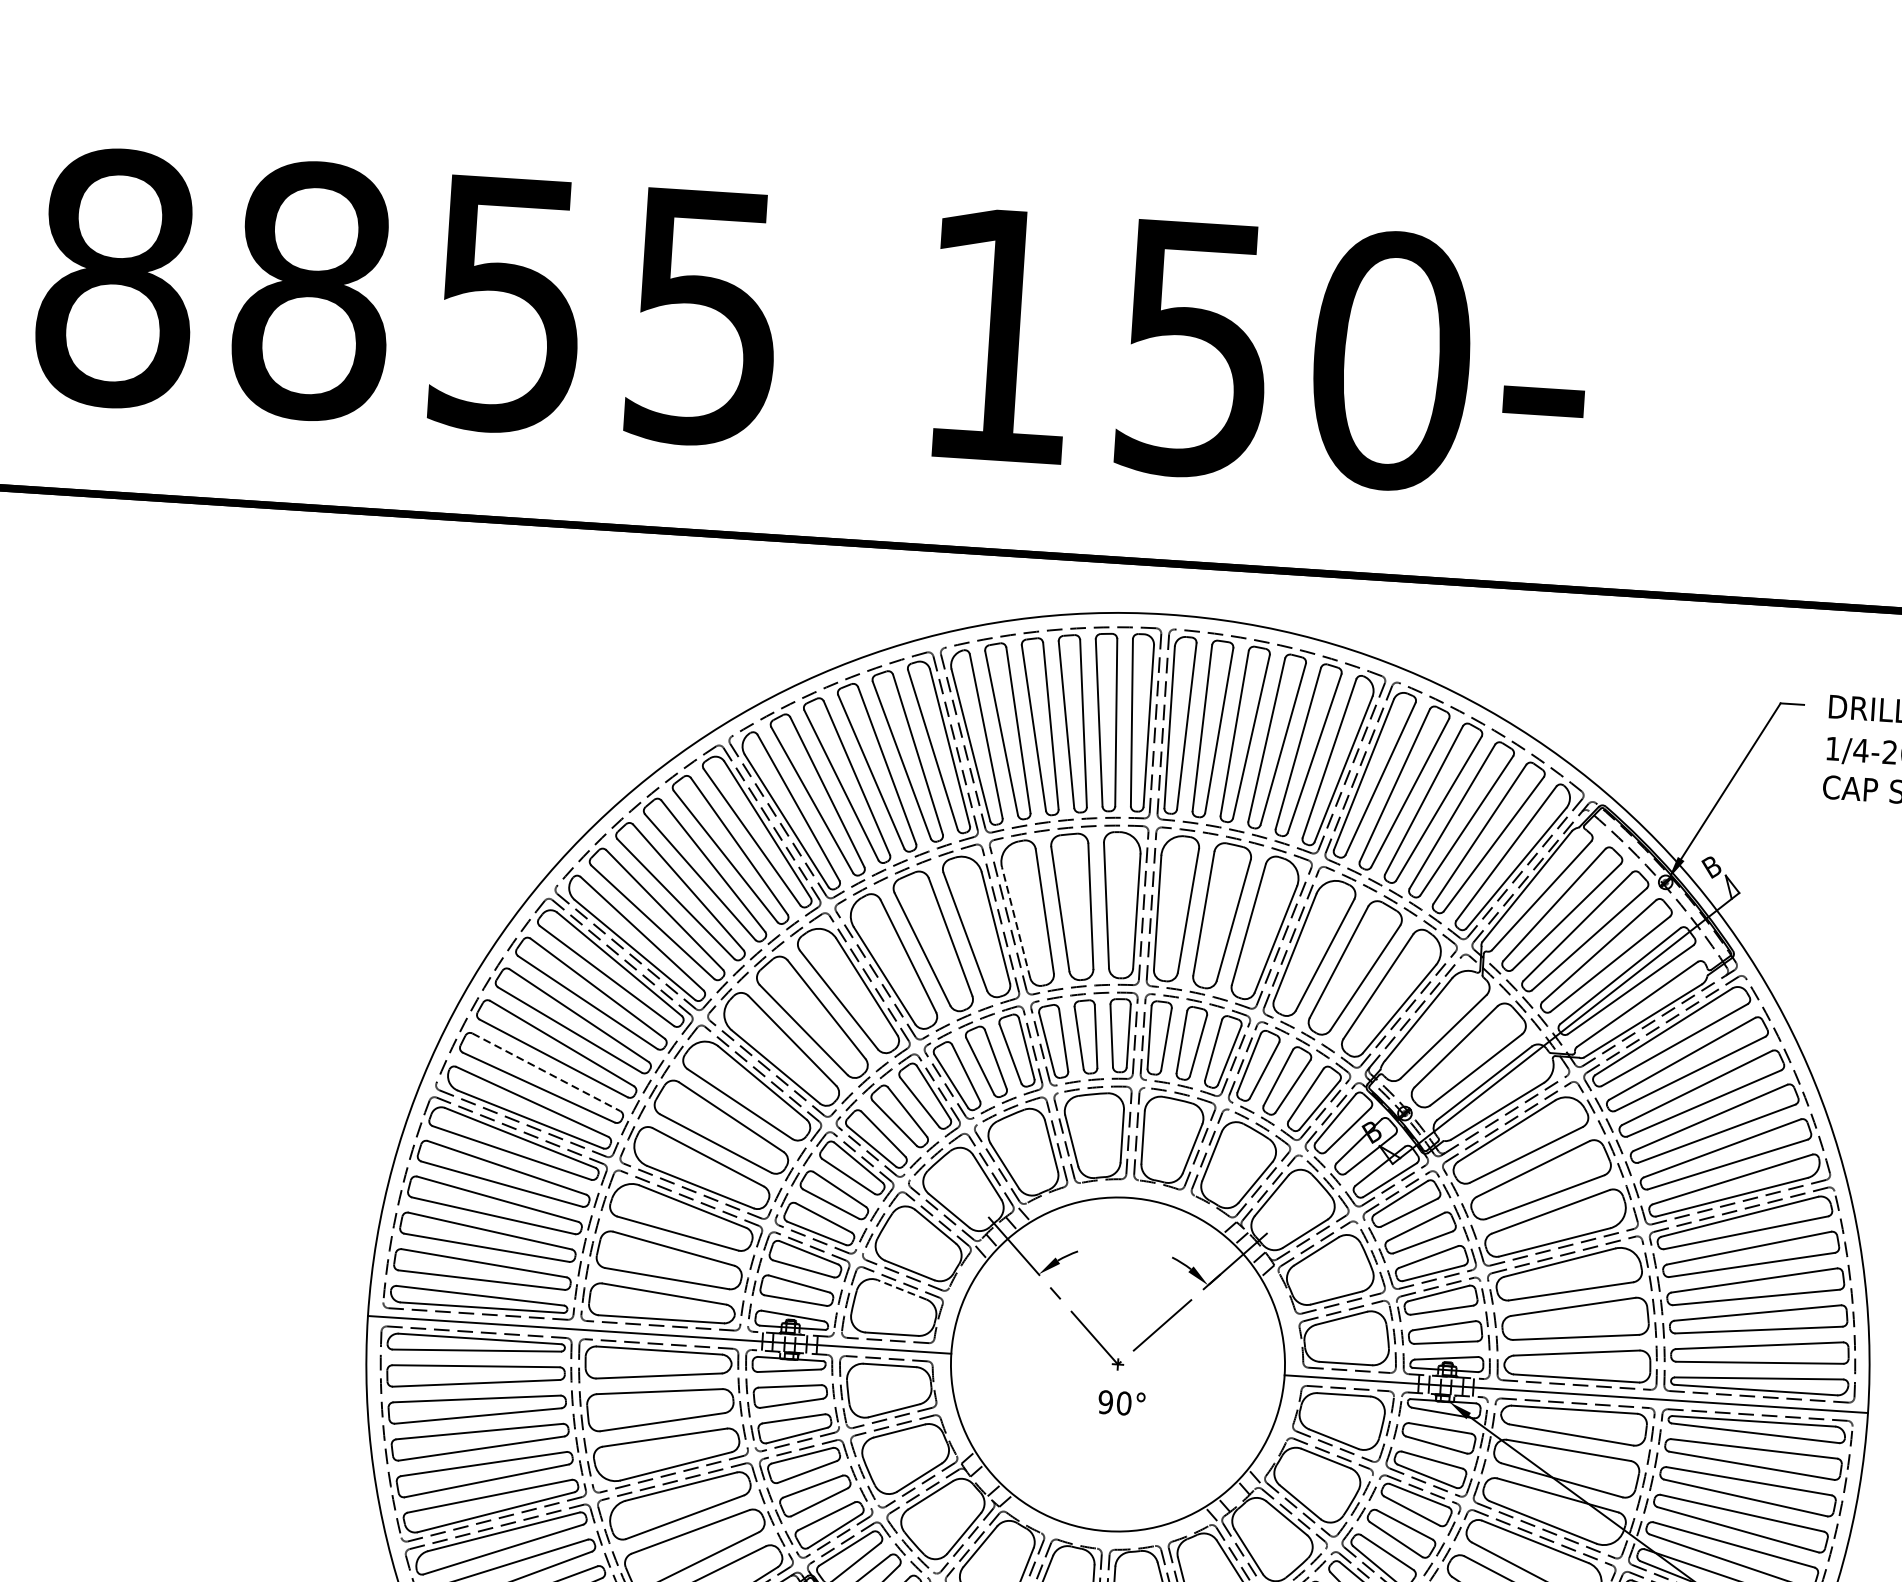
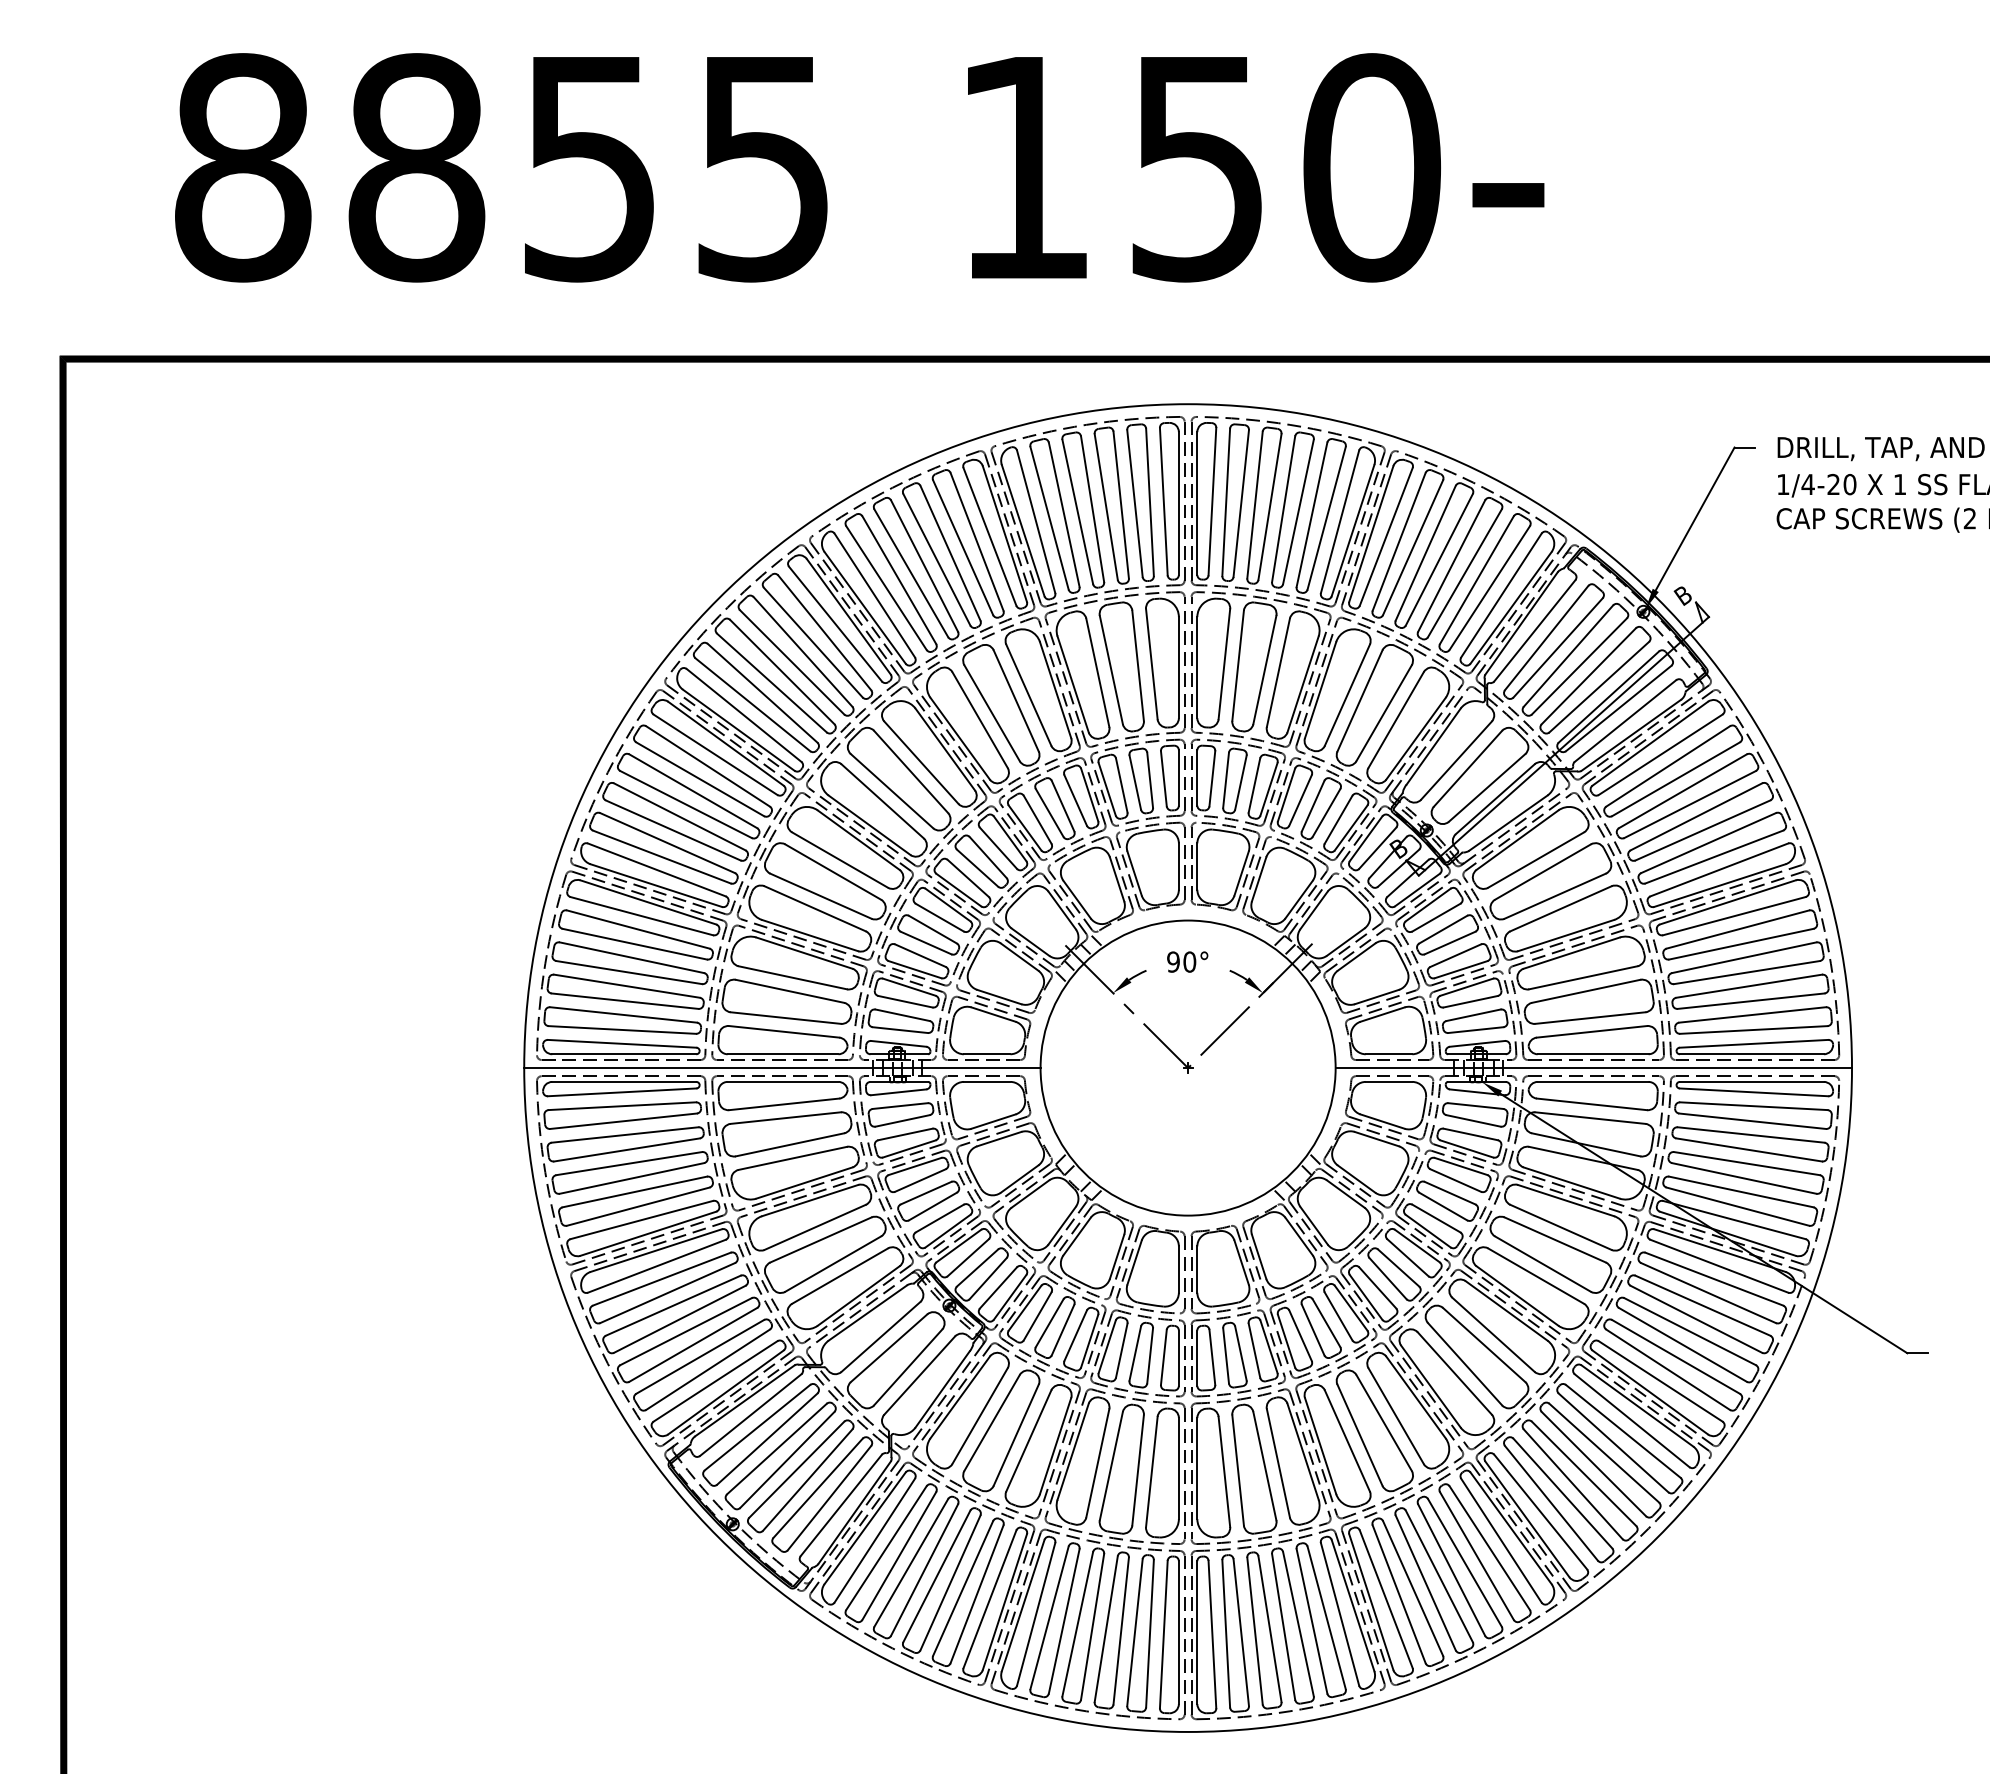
line: (1016, 922) -> (1073, 684), dashed -> solid
line: (546, 1072) -> (667, 843), dashed -> solid
line: (902, 1289) -> (993, 1014), dashed -> solid
text: (1121, 1402) -> (1187, 961), moved

